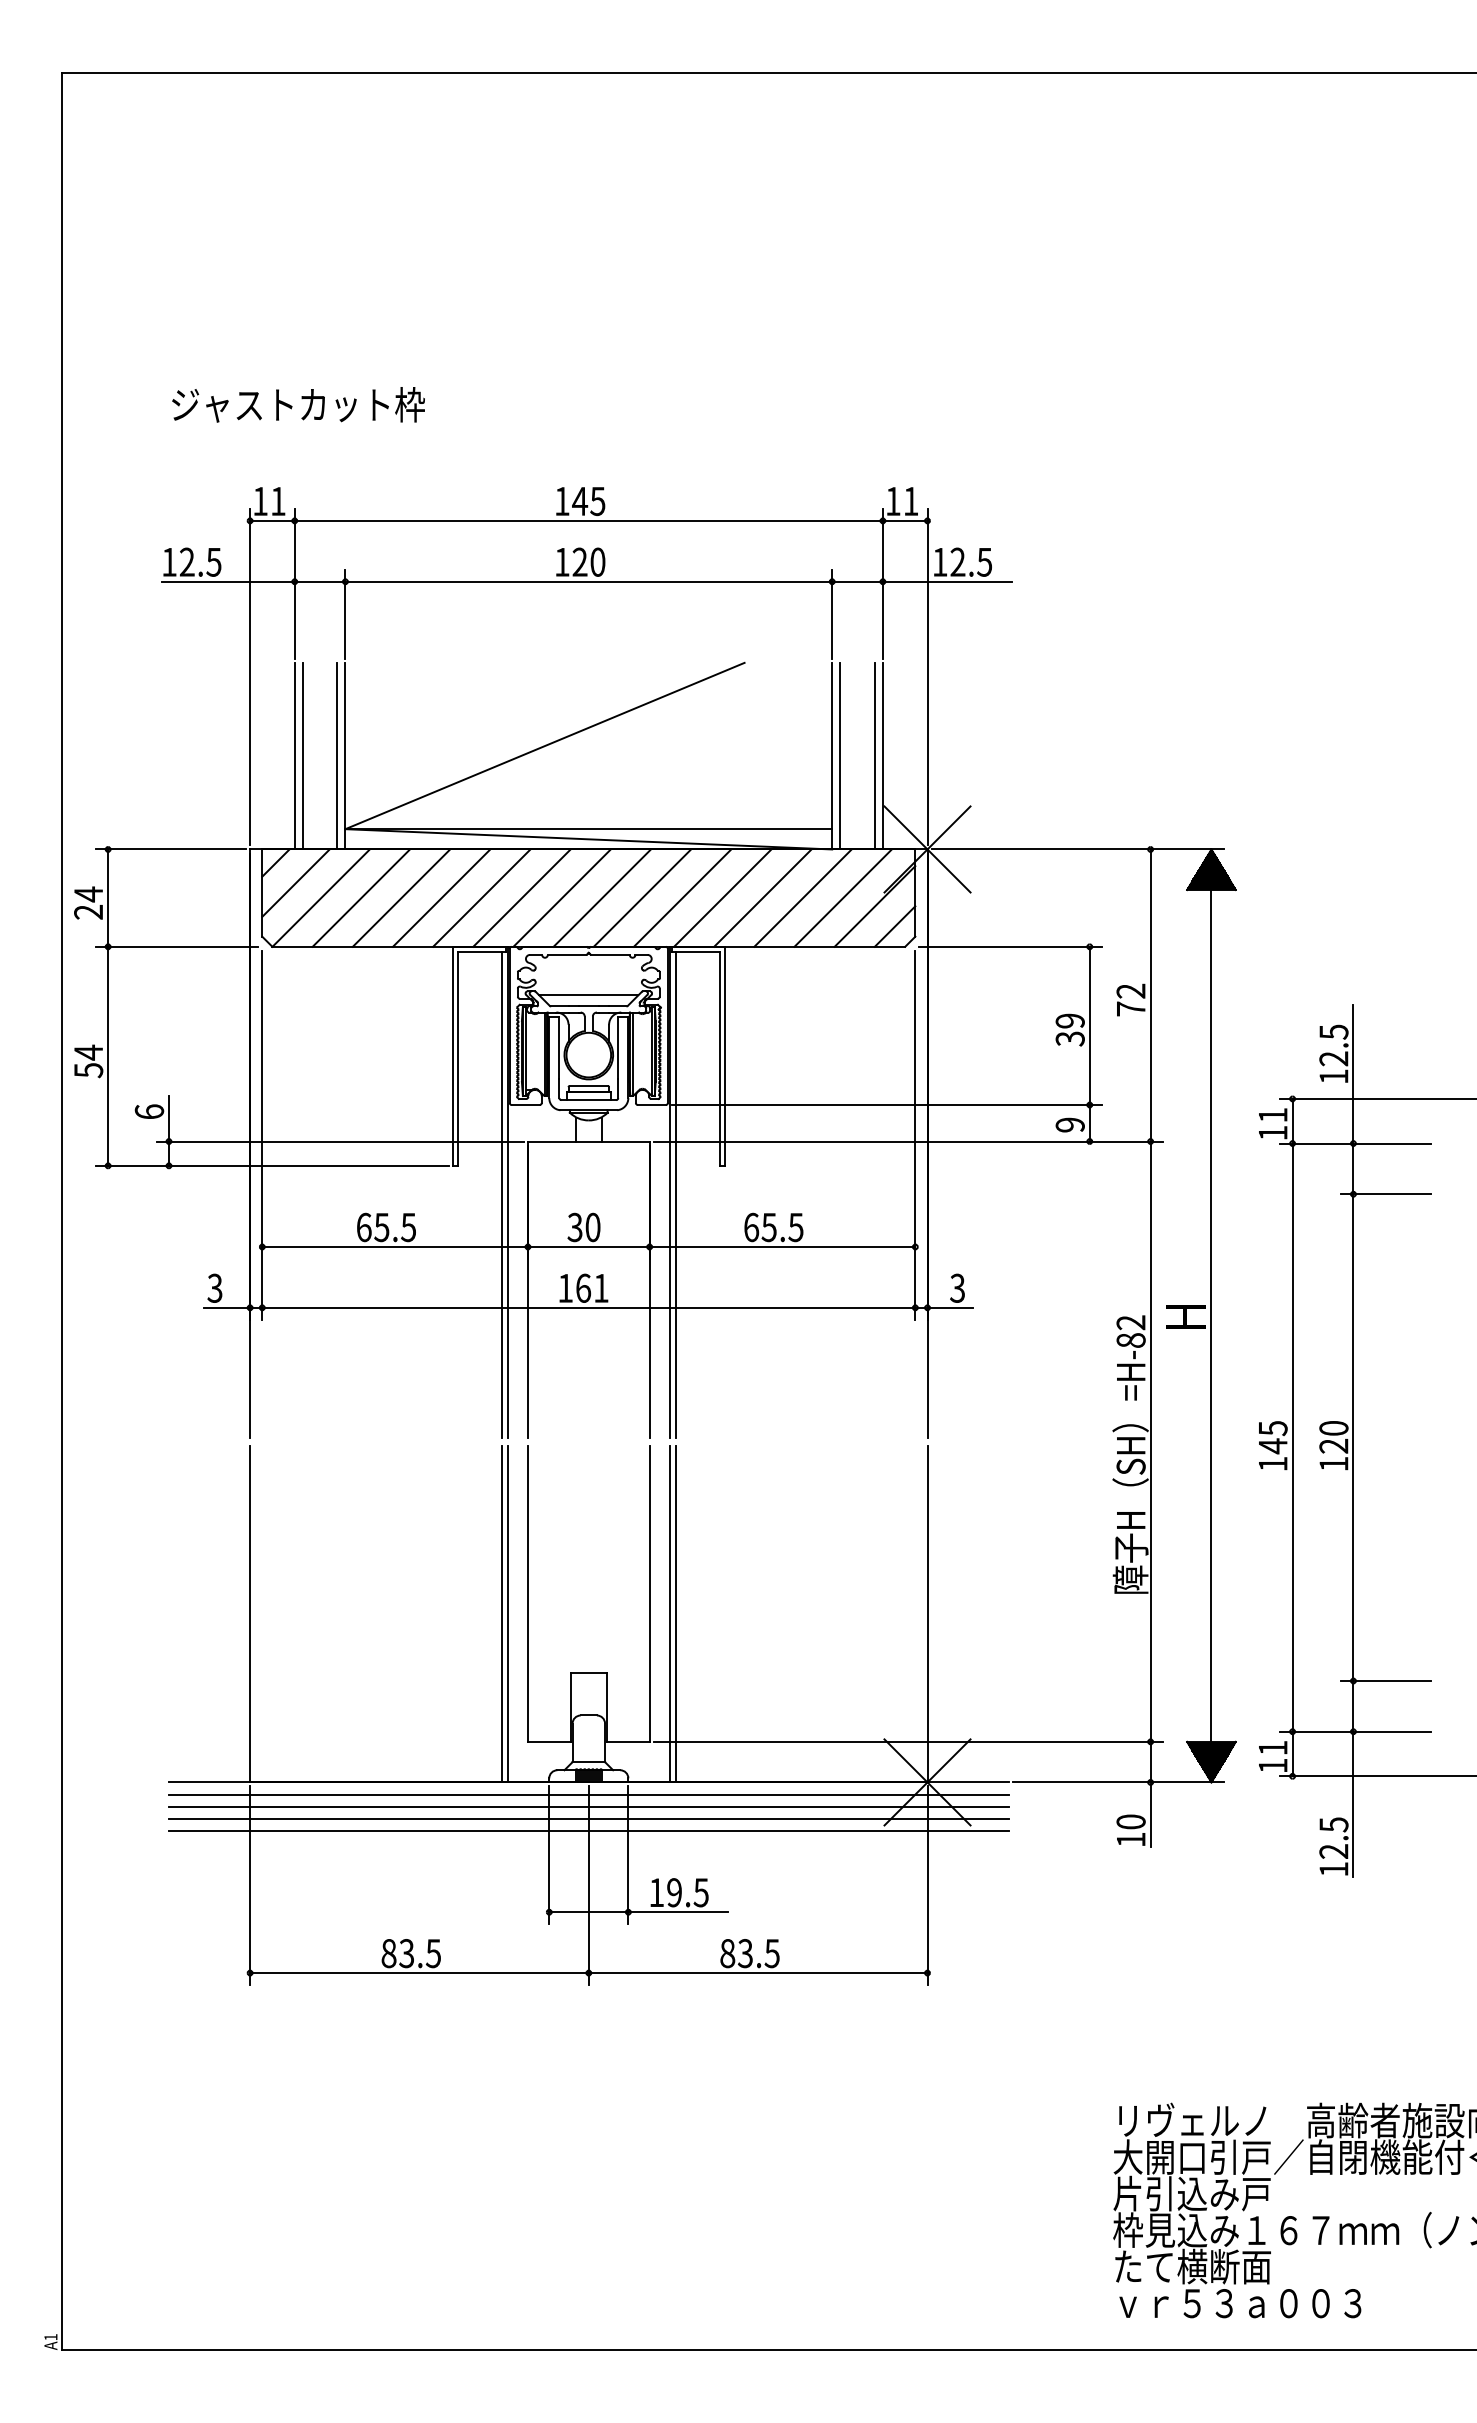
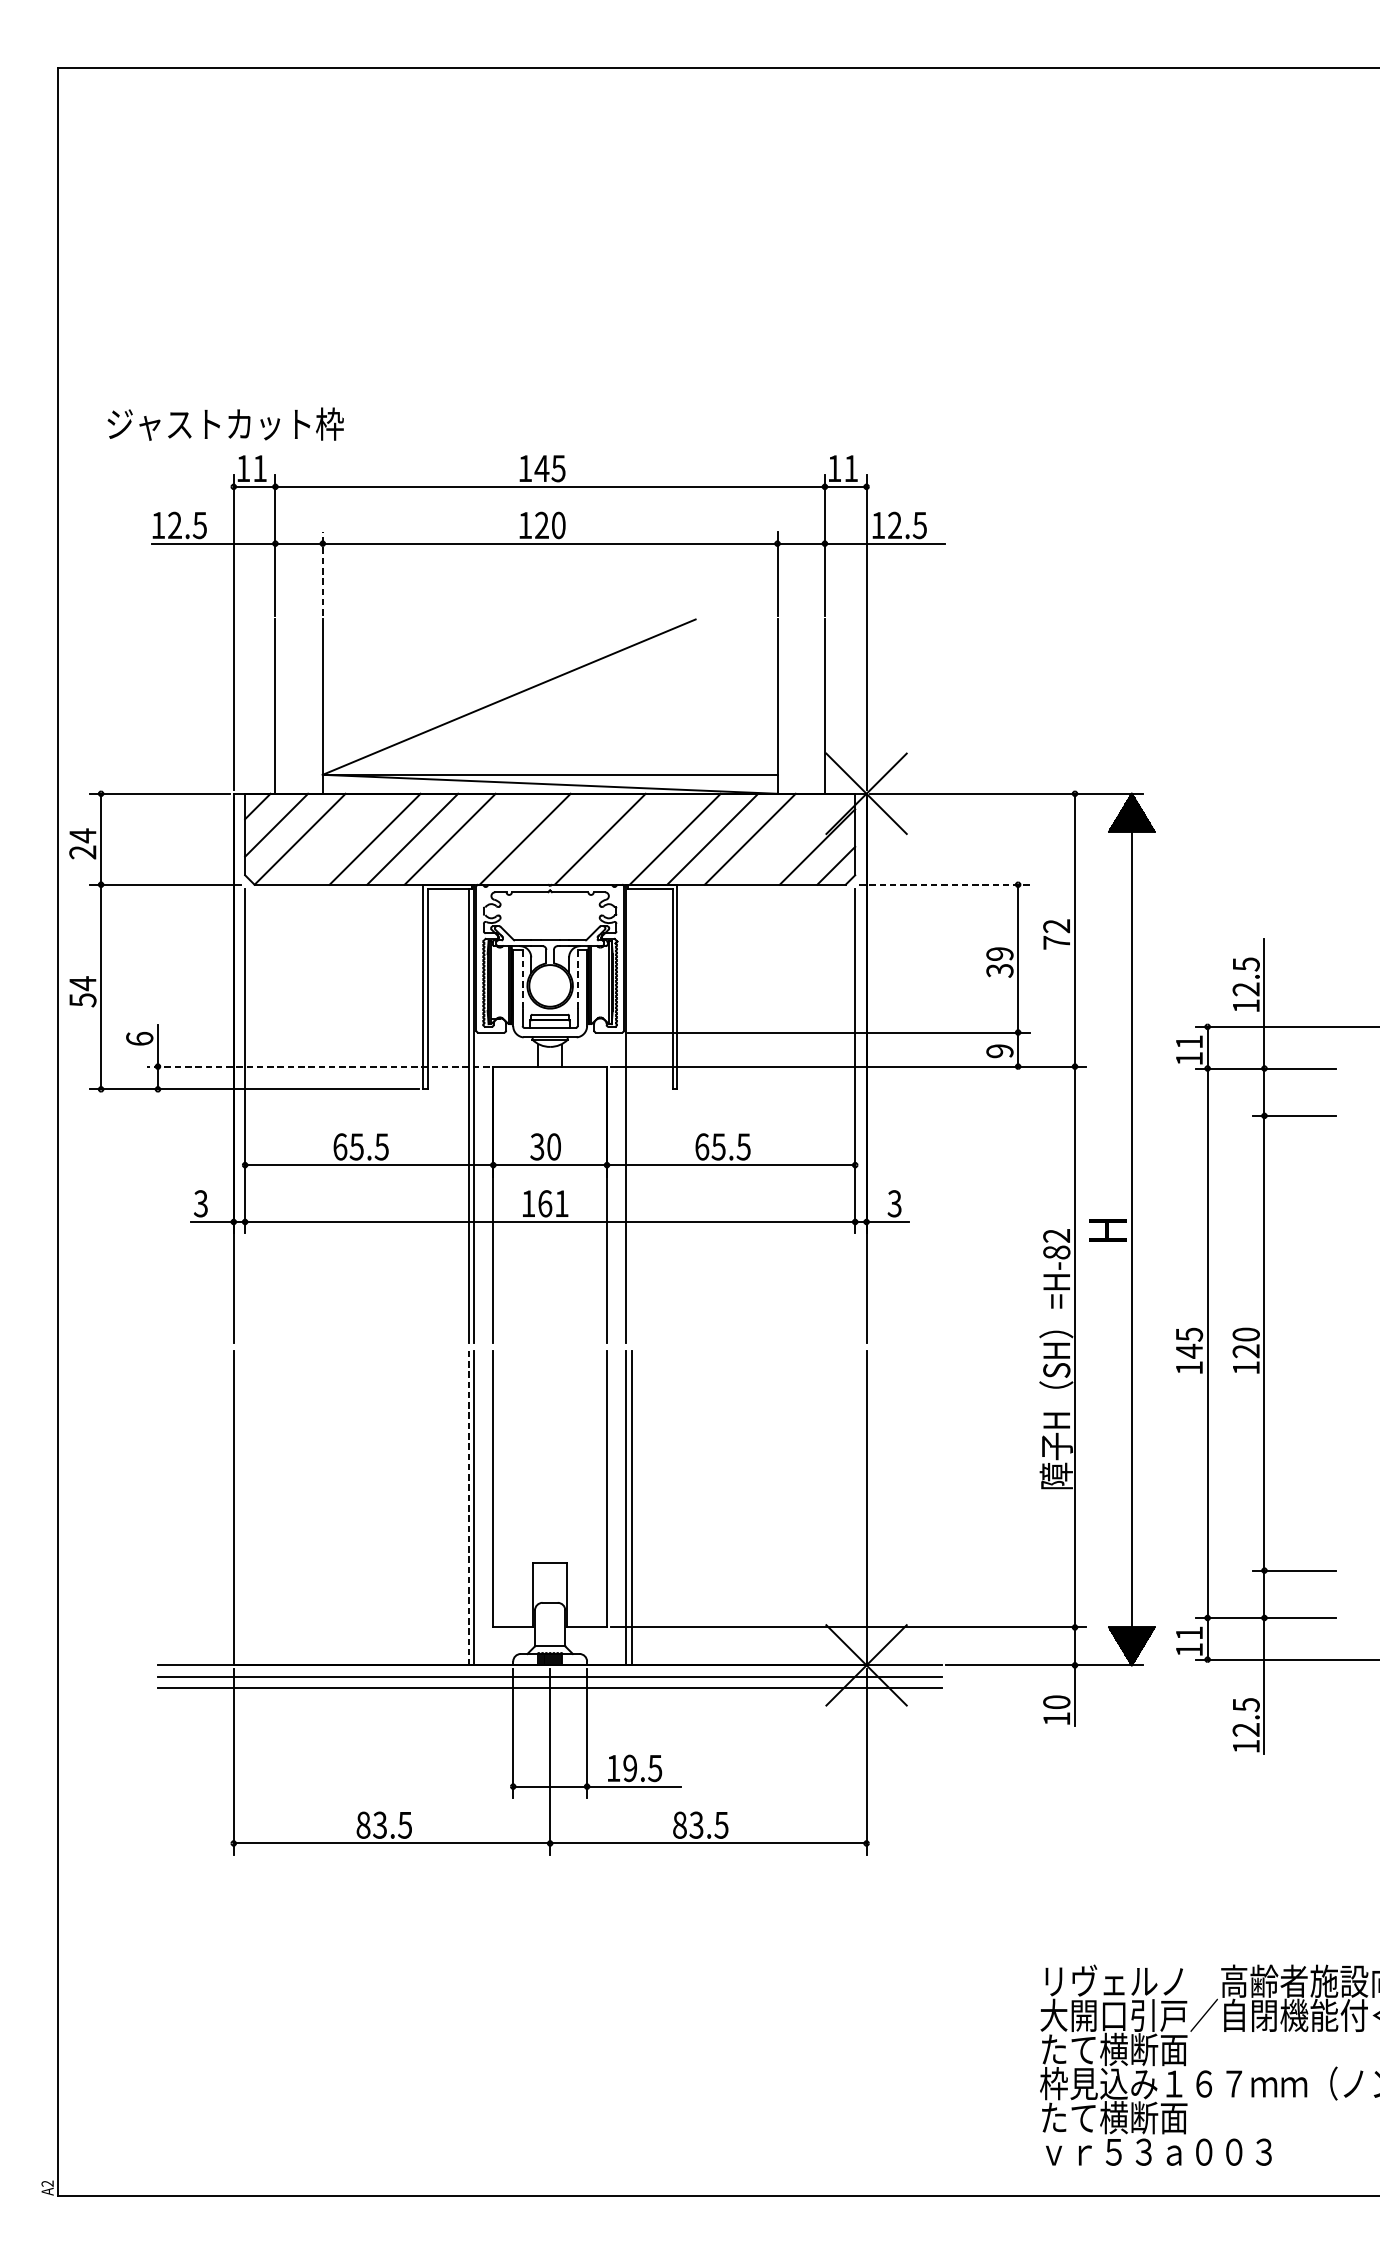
text: (298, 404) -> (225, 423), moved
line: (345, 614) -> (322, 574), solid -> dashed
line: (302, 755) -> (282, 706), removed
line: (337, 755) -> (315, 706), removed
line: (840, 755) -> (785, 706), removed
line: (874, 755) -> (817, 706), removed
line: (361, 897) -> (337, 838), removed
line: (521, 897) -> (487, 838), removed
line: (601, 897) -> (562, 838), removed
line: (682, 897) -> (637, 838), removed
line: (842, 897) -> (787, 838), removed
line: (1011, 946) -> (945, 884), solid -> dashed
line: (588, 995) -> (549, 930), removed
line: (618, 1047) -> (577, 978), solid -> dashed
line: (559, 1048) -> (522, 979), solid -> dashed
line: (340, 1141) -> (318, 1066), solid -> dashed
line: (676, 1194) -> (632, 1116), removed
line: (501, 1614) -> (468, 1508), solid -> dashed
line: (588, 1818) -> (549, 1699), removed
line: (588, 1831) -> (549, 1711), removed
text: (1191, 2193) -> (1113, 2049), 片引込み戸 -> たて横断面
text: (50, 2337) -> (47, 2183), A1 -> A2

